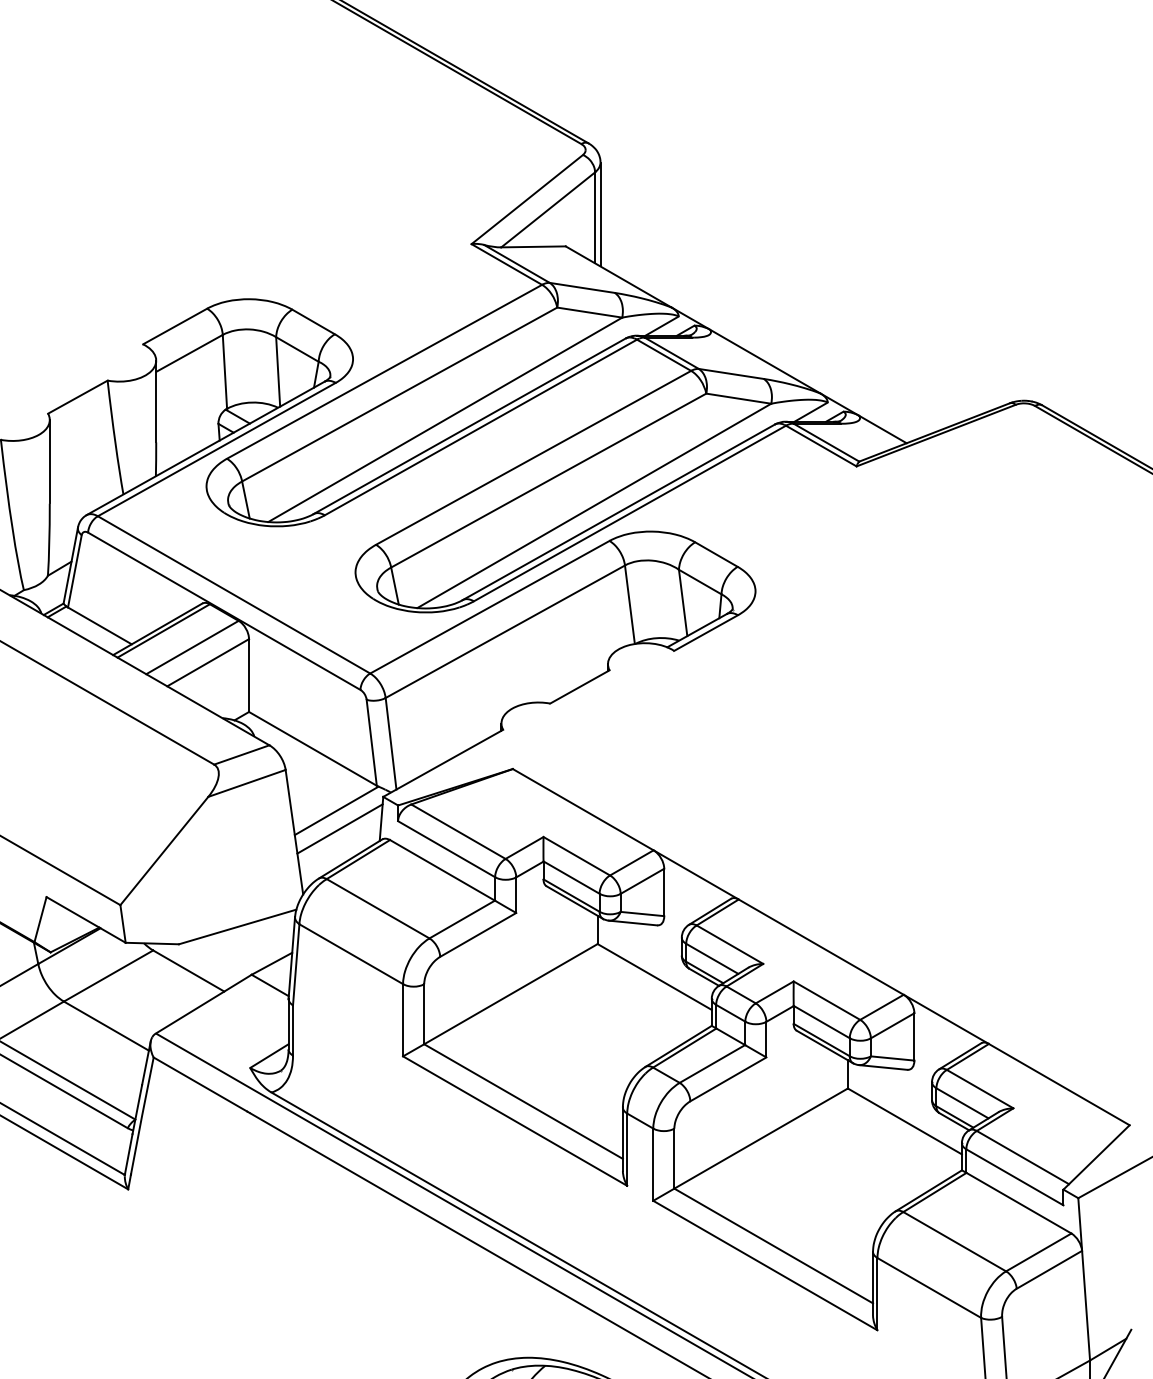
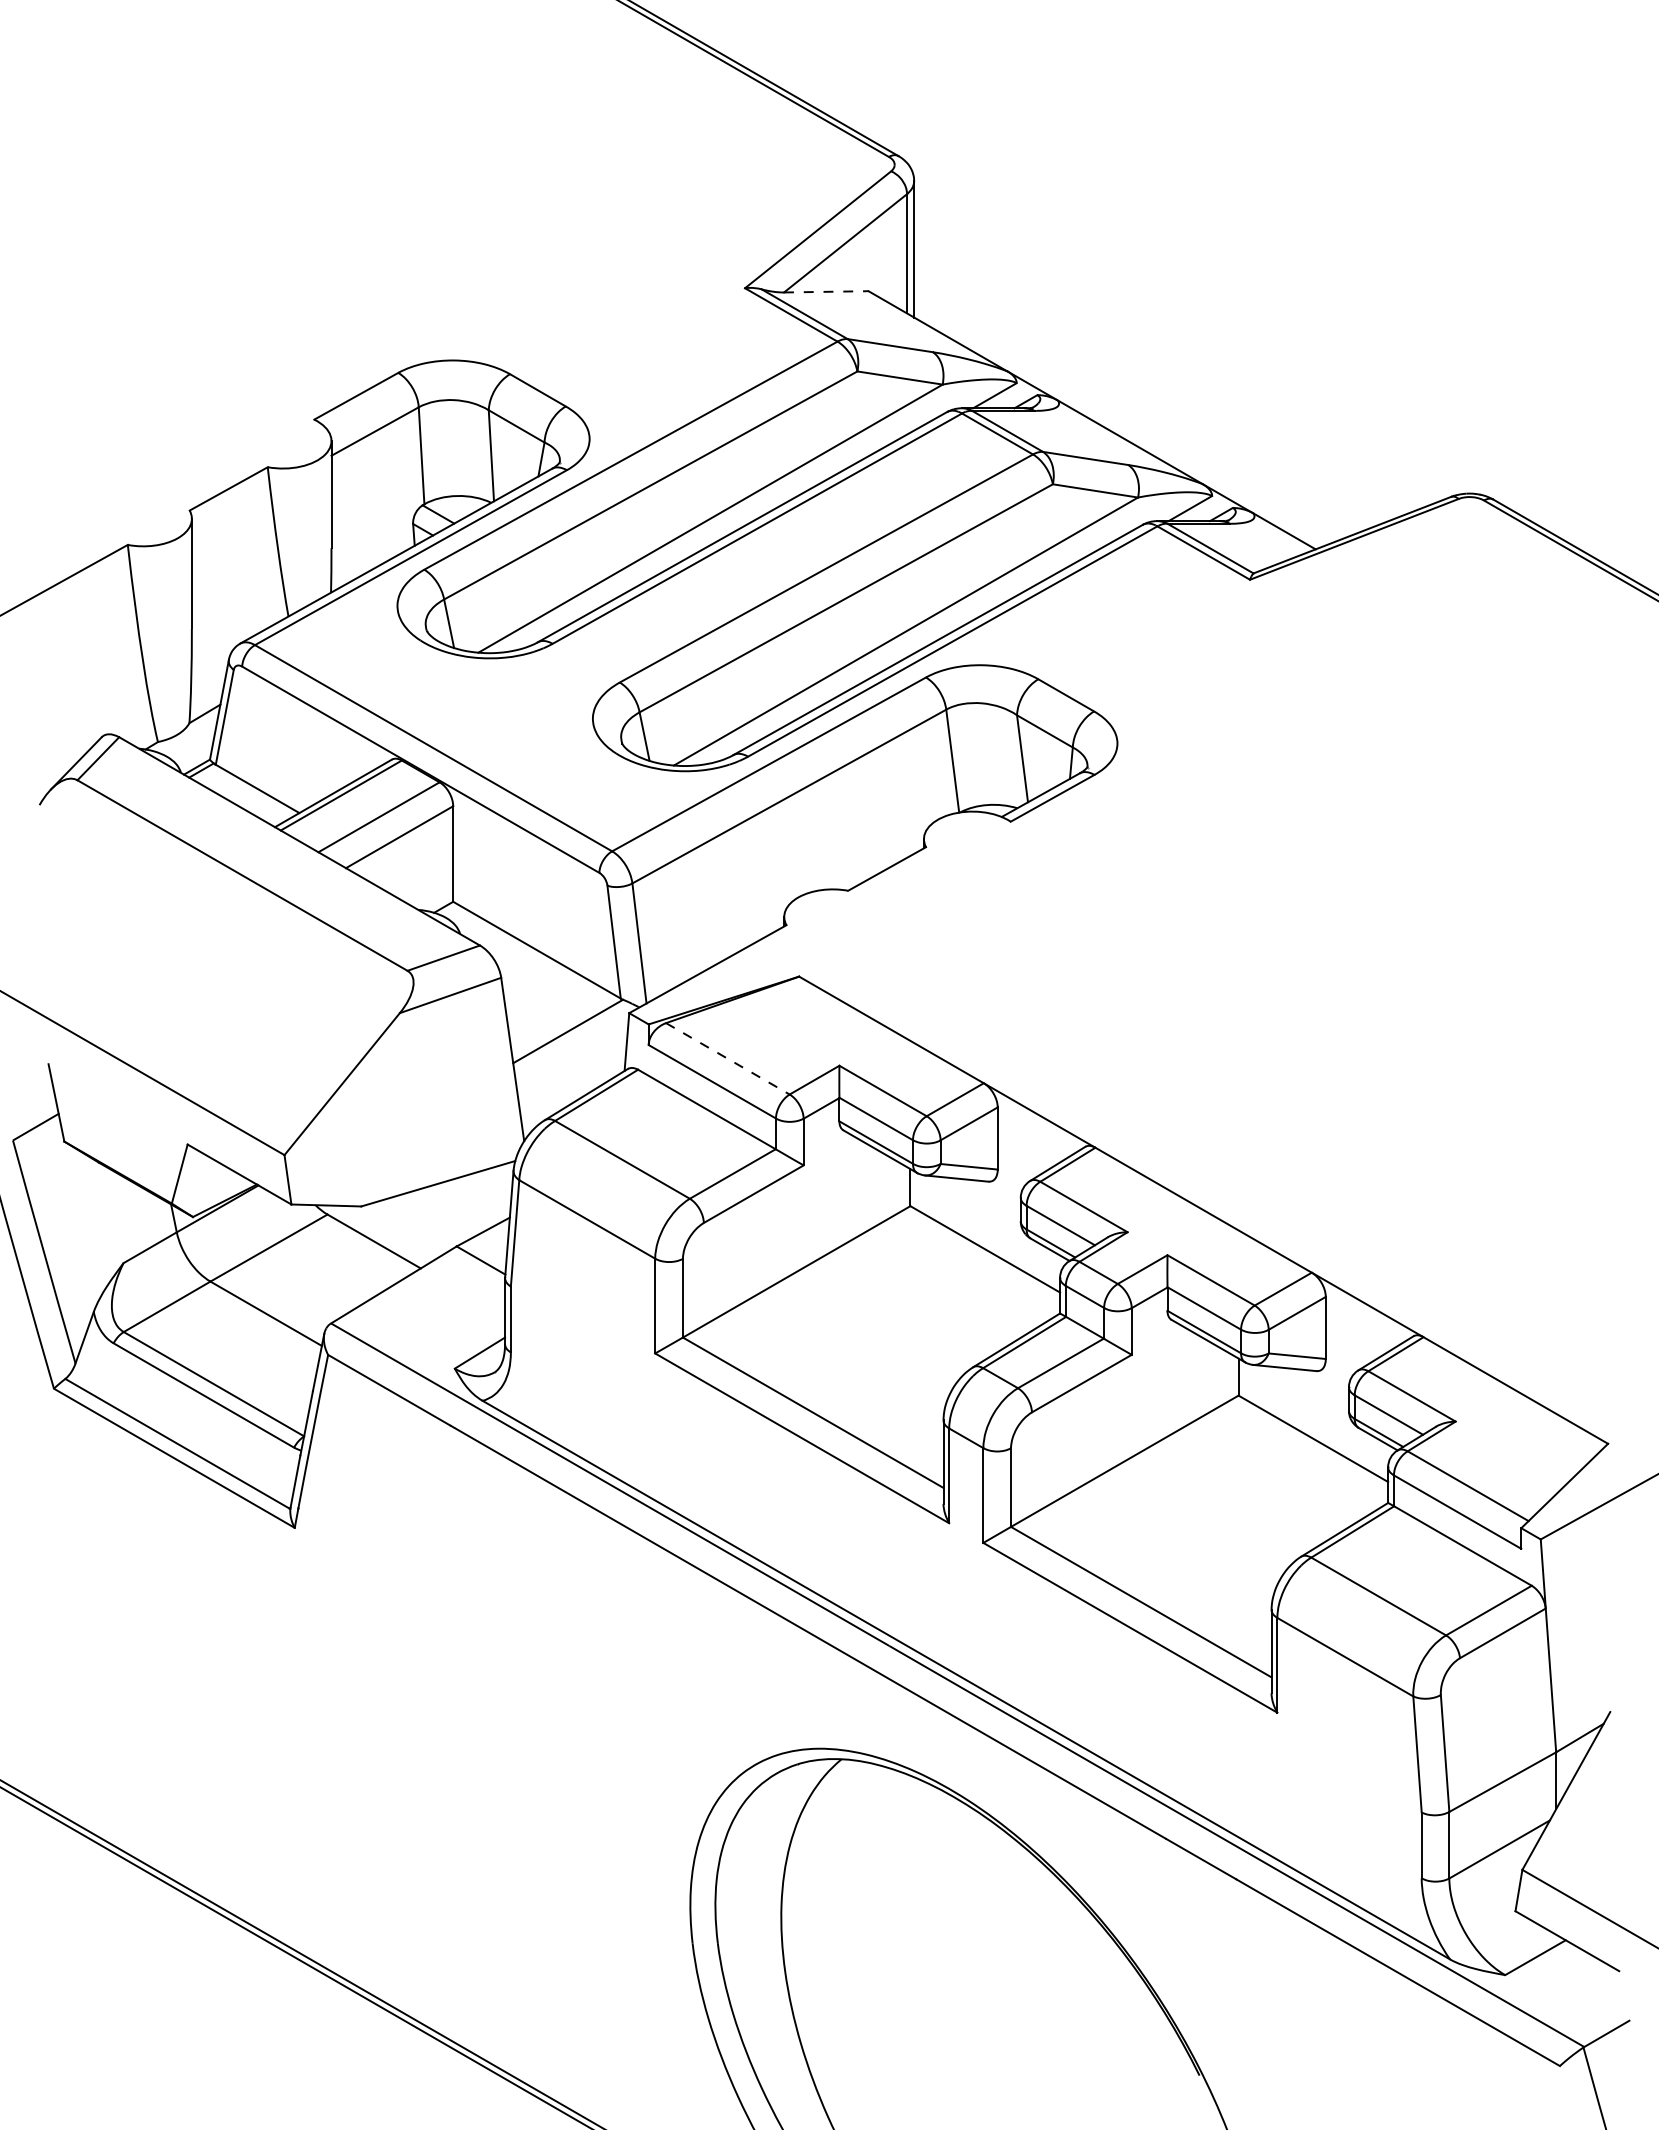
line: (533, 246) -> (826, 291), solid -> dashed
line: (340, 828) -> (572, 1054), removed
line: (458, 832) -> (728, 1059), solid -> dashed

